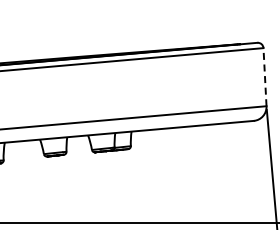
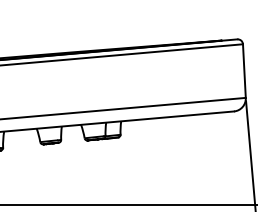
line: (264, 76) -> (243, 70), dashed -> solid

